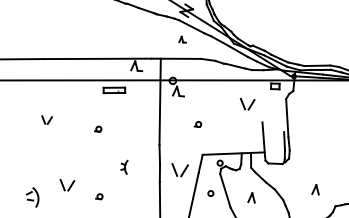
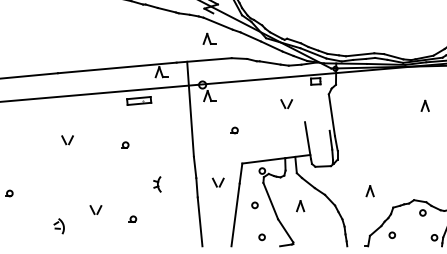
part: (182, 39) -> (209, 38), size x1.67
part: (247, 104) -> (286, 104), size x0.71
part: (178, 170) -> (217, 182), size x0.62
part: (66, 184) -> (95, 209), size x0.71
part: (31, 197) -> (58, 226), size x0.71

